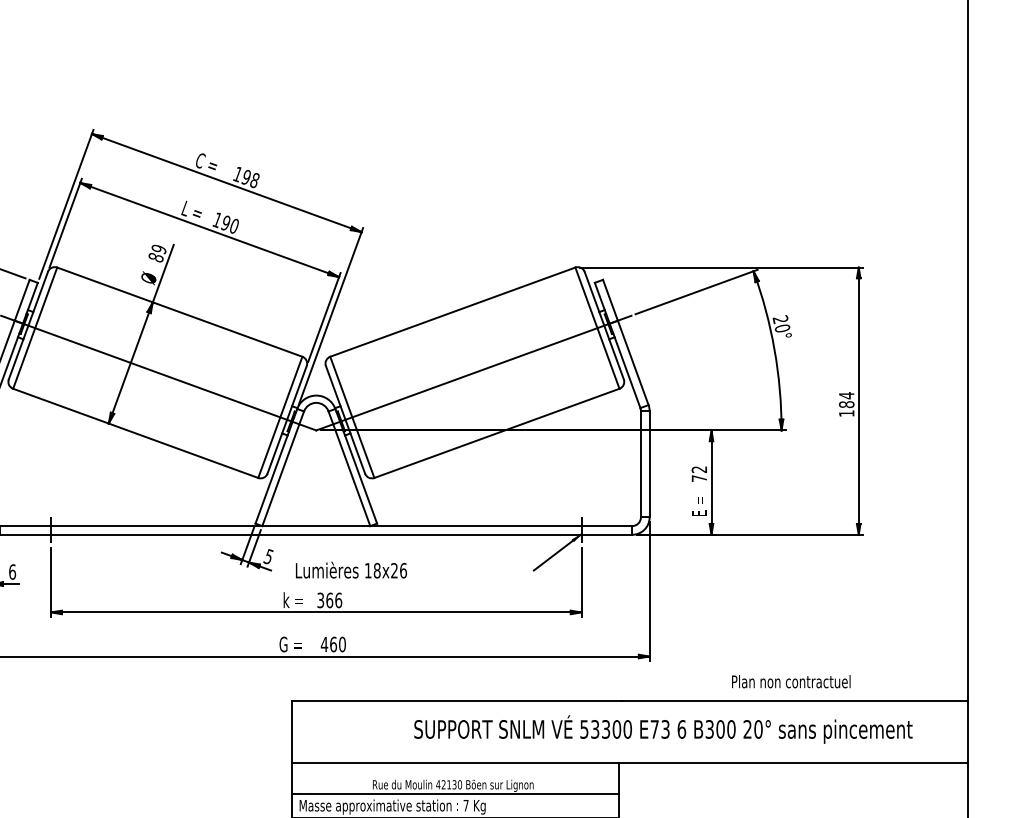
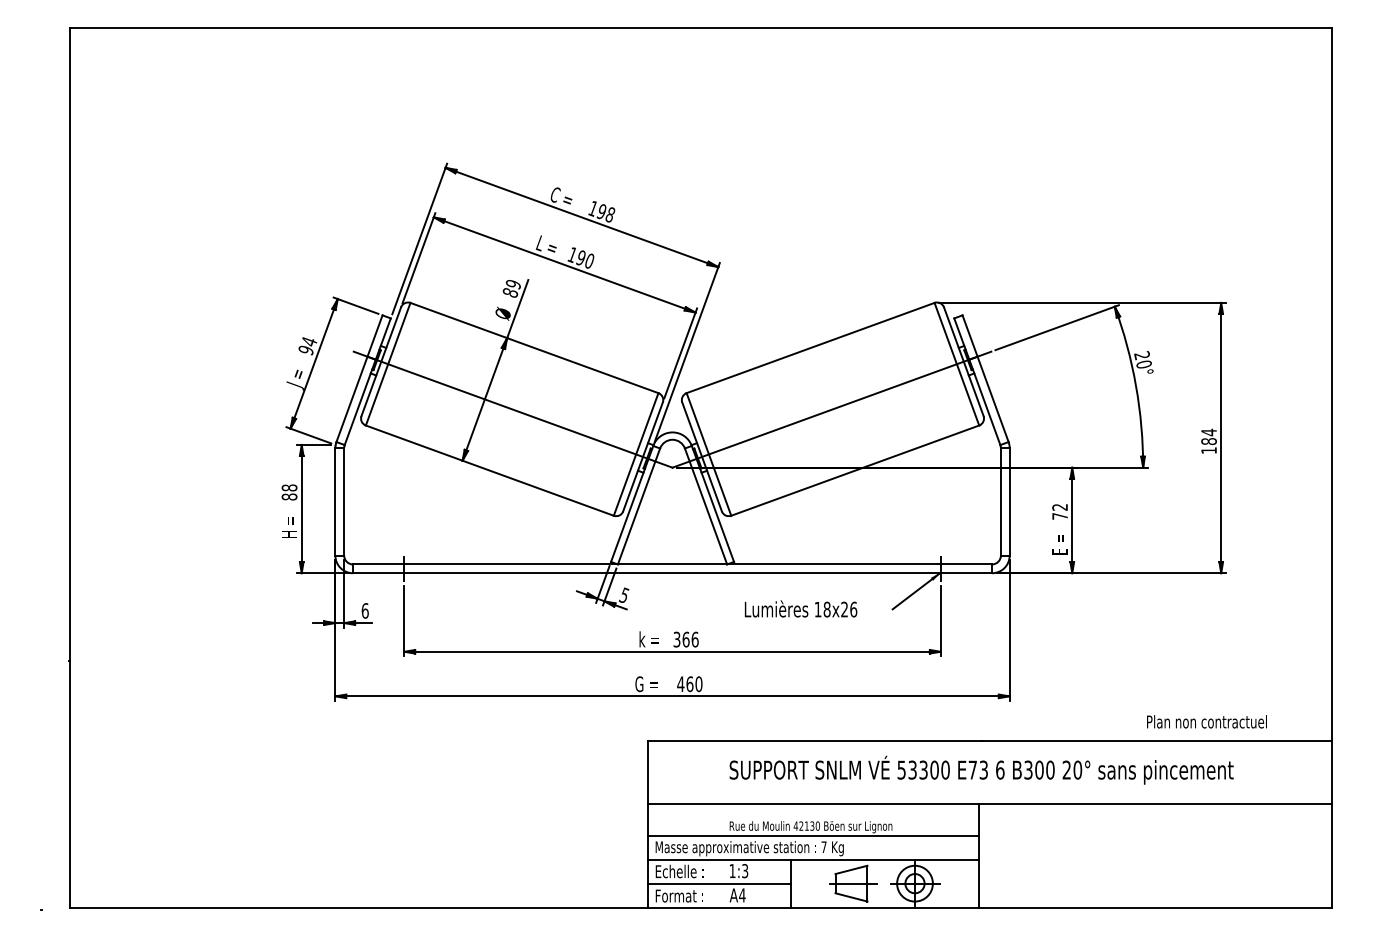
text: (350, 569) -> (800, 608), moved
text: (790, 681) -> (1206, 721), moved
text: (663, 728) -> (981, 769), moved

